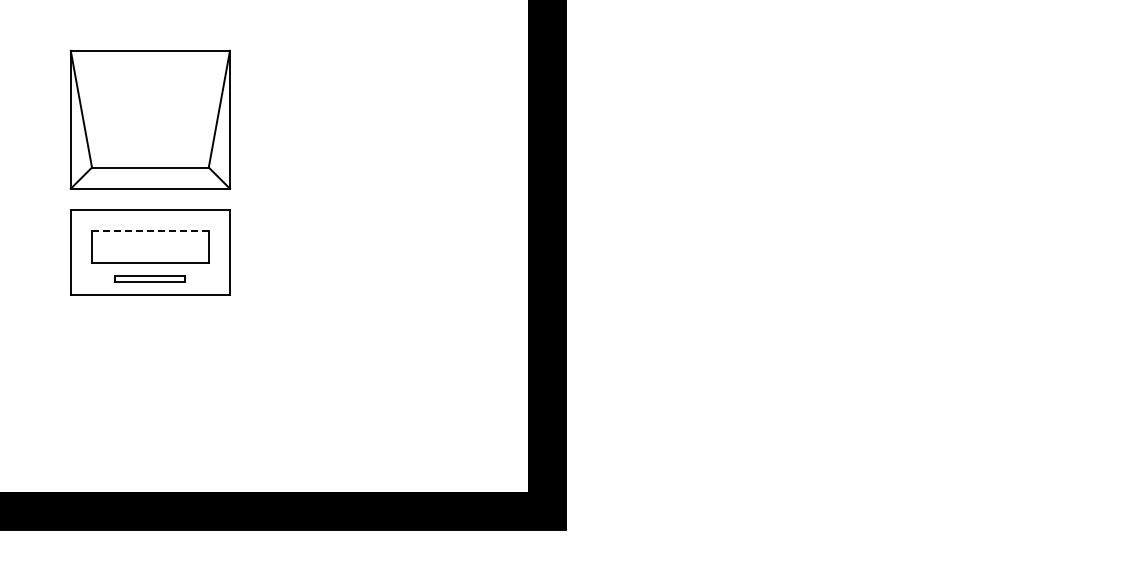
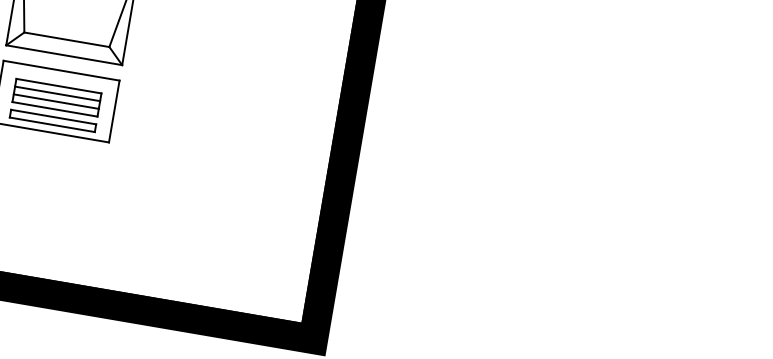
line: (149, 231) -> (58, 86), dashed -> solid
line: (150, 241) -> (57, 93), added
line: (150, 252) -> (56, 101), added
part: (150, 278) -> (53, 120), size x1.67

